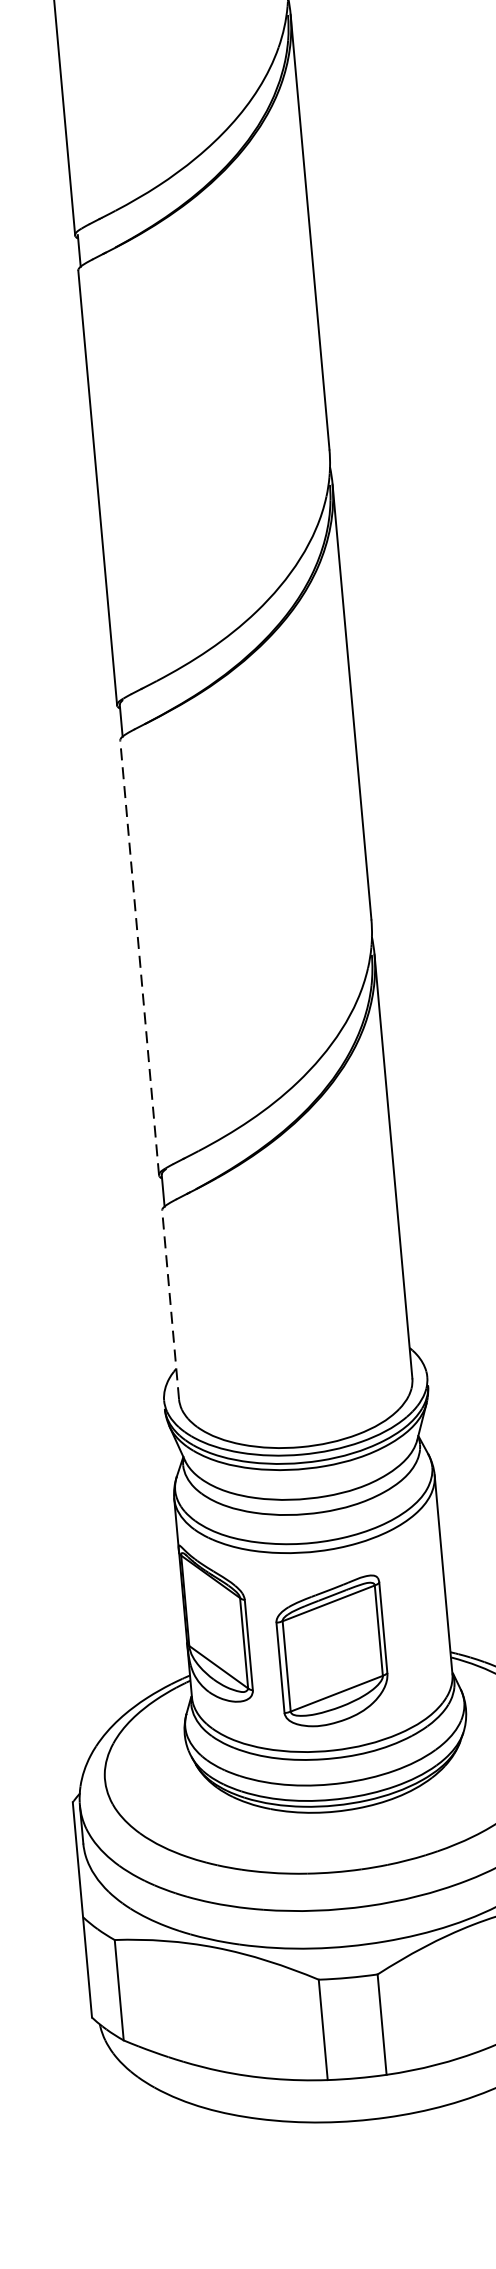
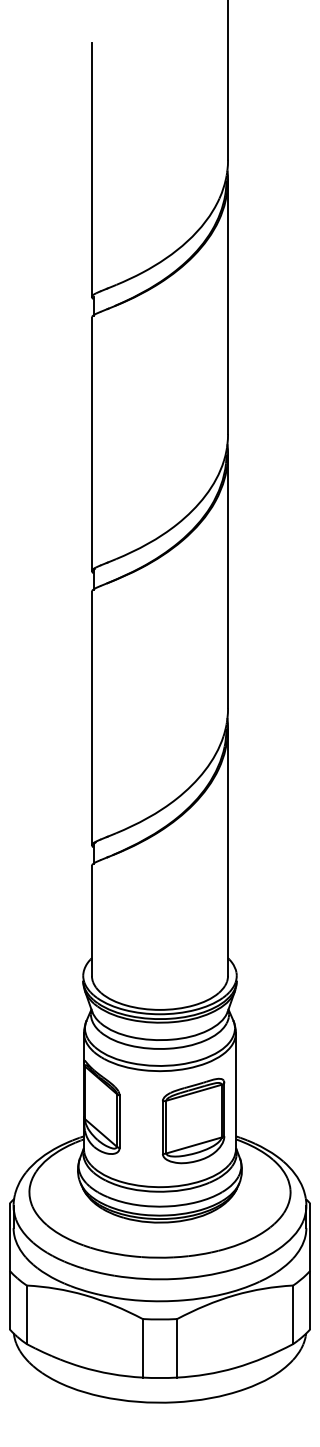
line: (138, 958) -> (91, 718), dashed -> solid
line: (169, 1304) -> (91, 920), dashed -> solid
part: (332, 1650) -> (193, 1120), moved

